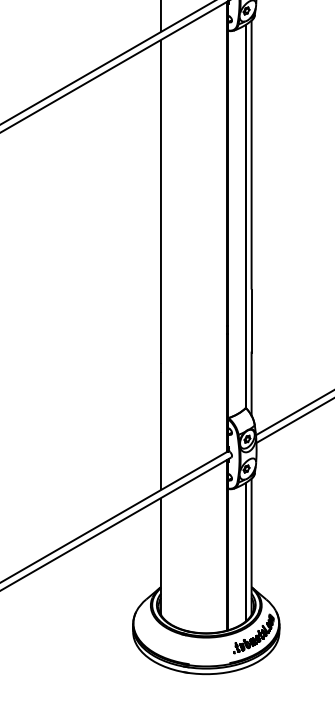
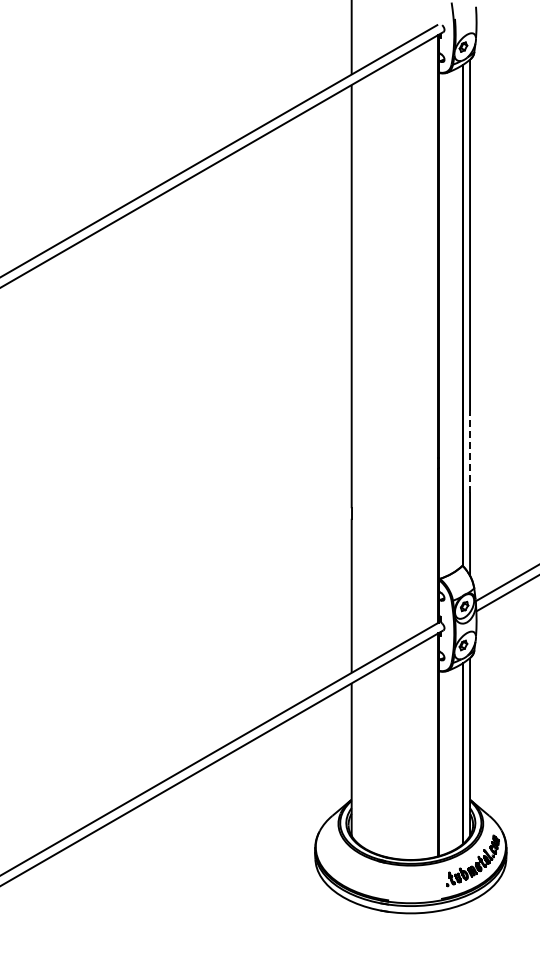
line: (251, 320) -> (470, 451), solid -> dashed

